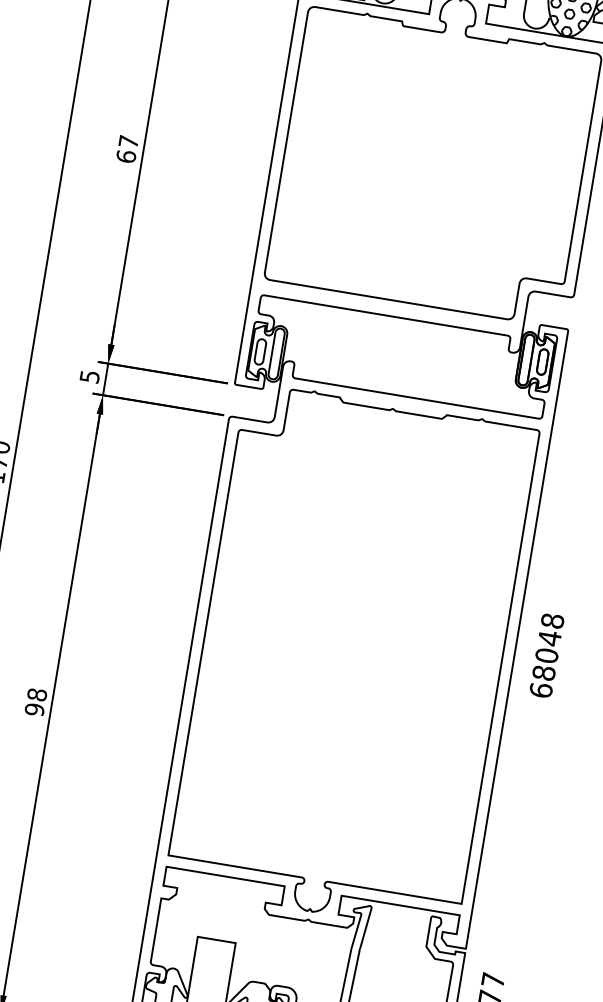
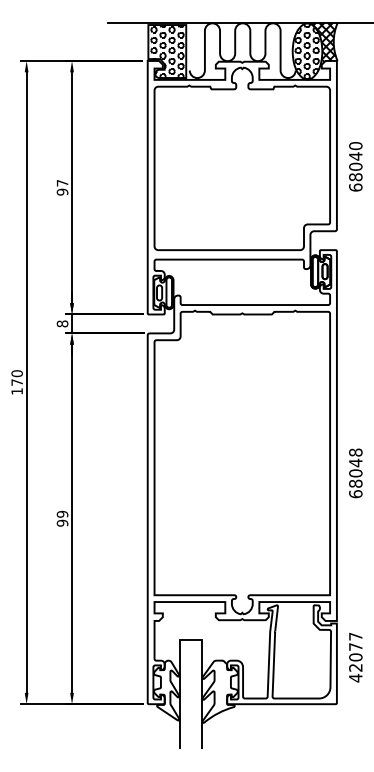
text: (126, 155) -> (62, 191), 67 -> 97
text: (89, 376) -> (62, 323), 5 -> 8
text: (546, 655) -> (355, 473), moved
text: (37, 693) -> (62, 513), 98 -> 99

